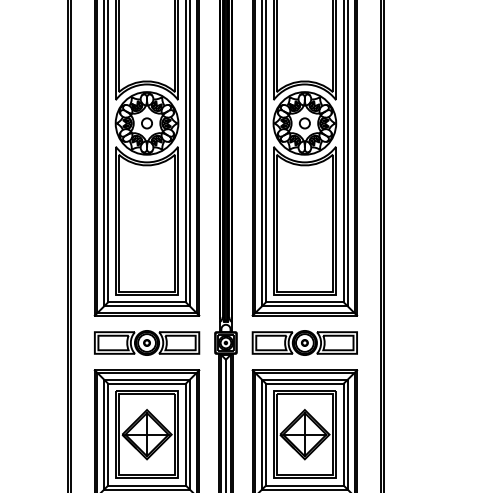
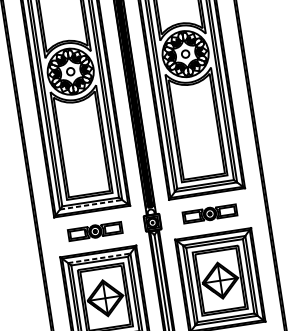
line: (147, 306) -> (91, 204), solid -> dashed
part: (147, 342) -> (95, 231), size x0.7
part: (304, 342) -> (209, 213), size x0.7
line: (147, 379) -> (99, 258), solid -> dashed

